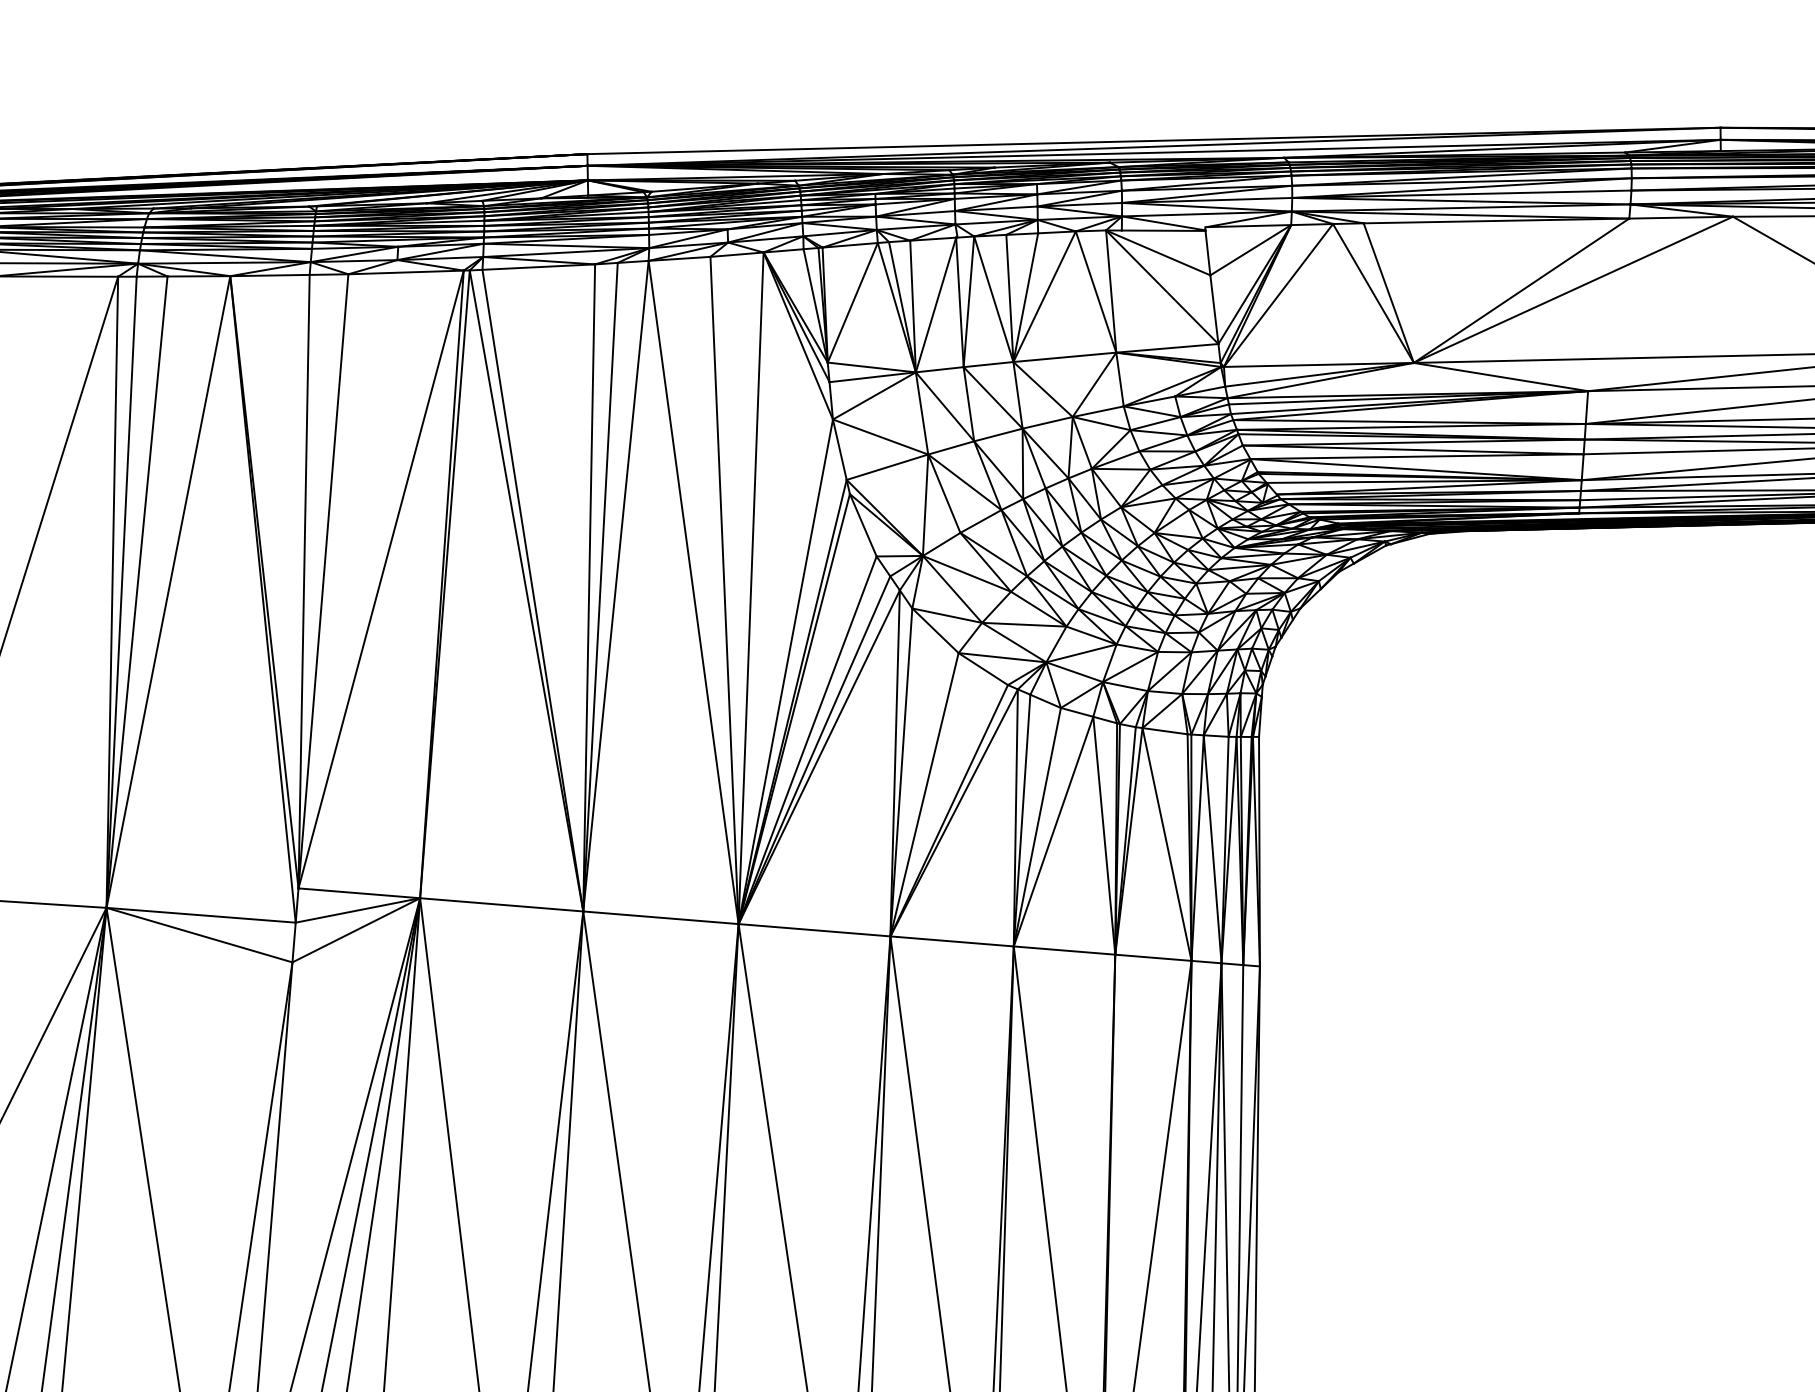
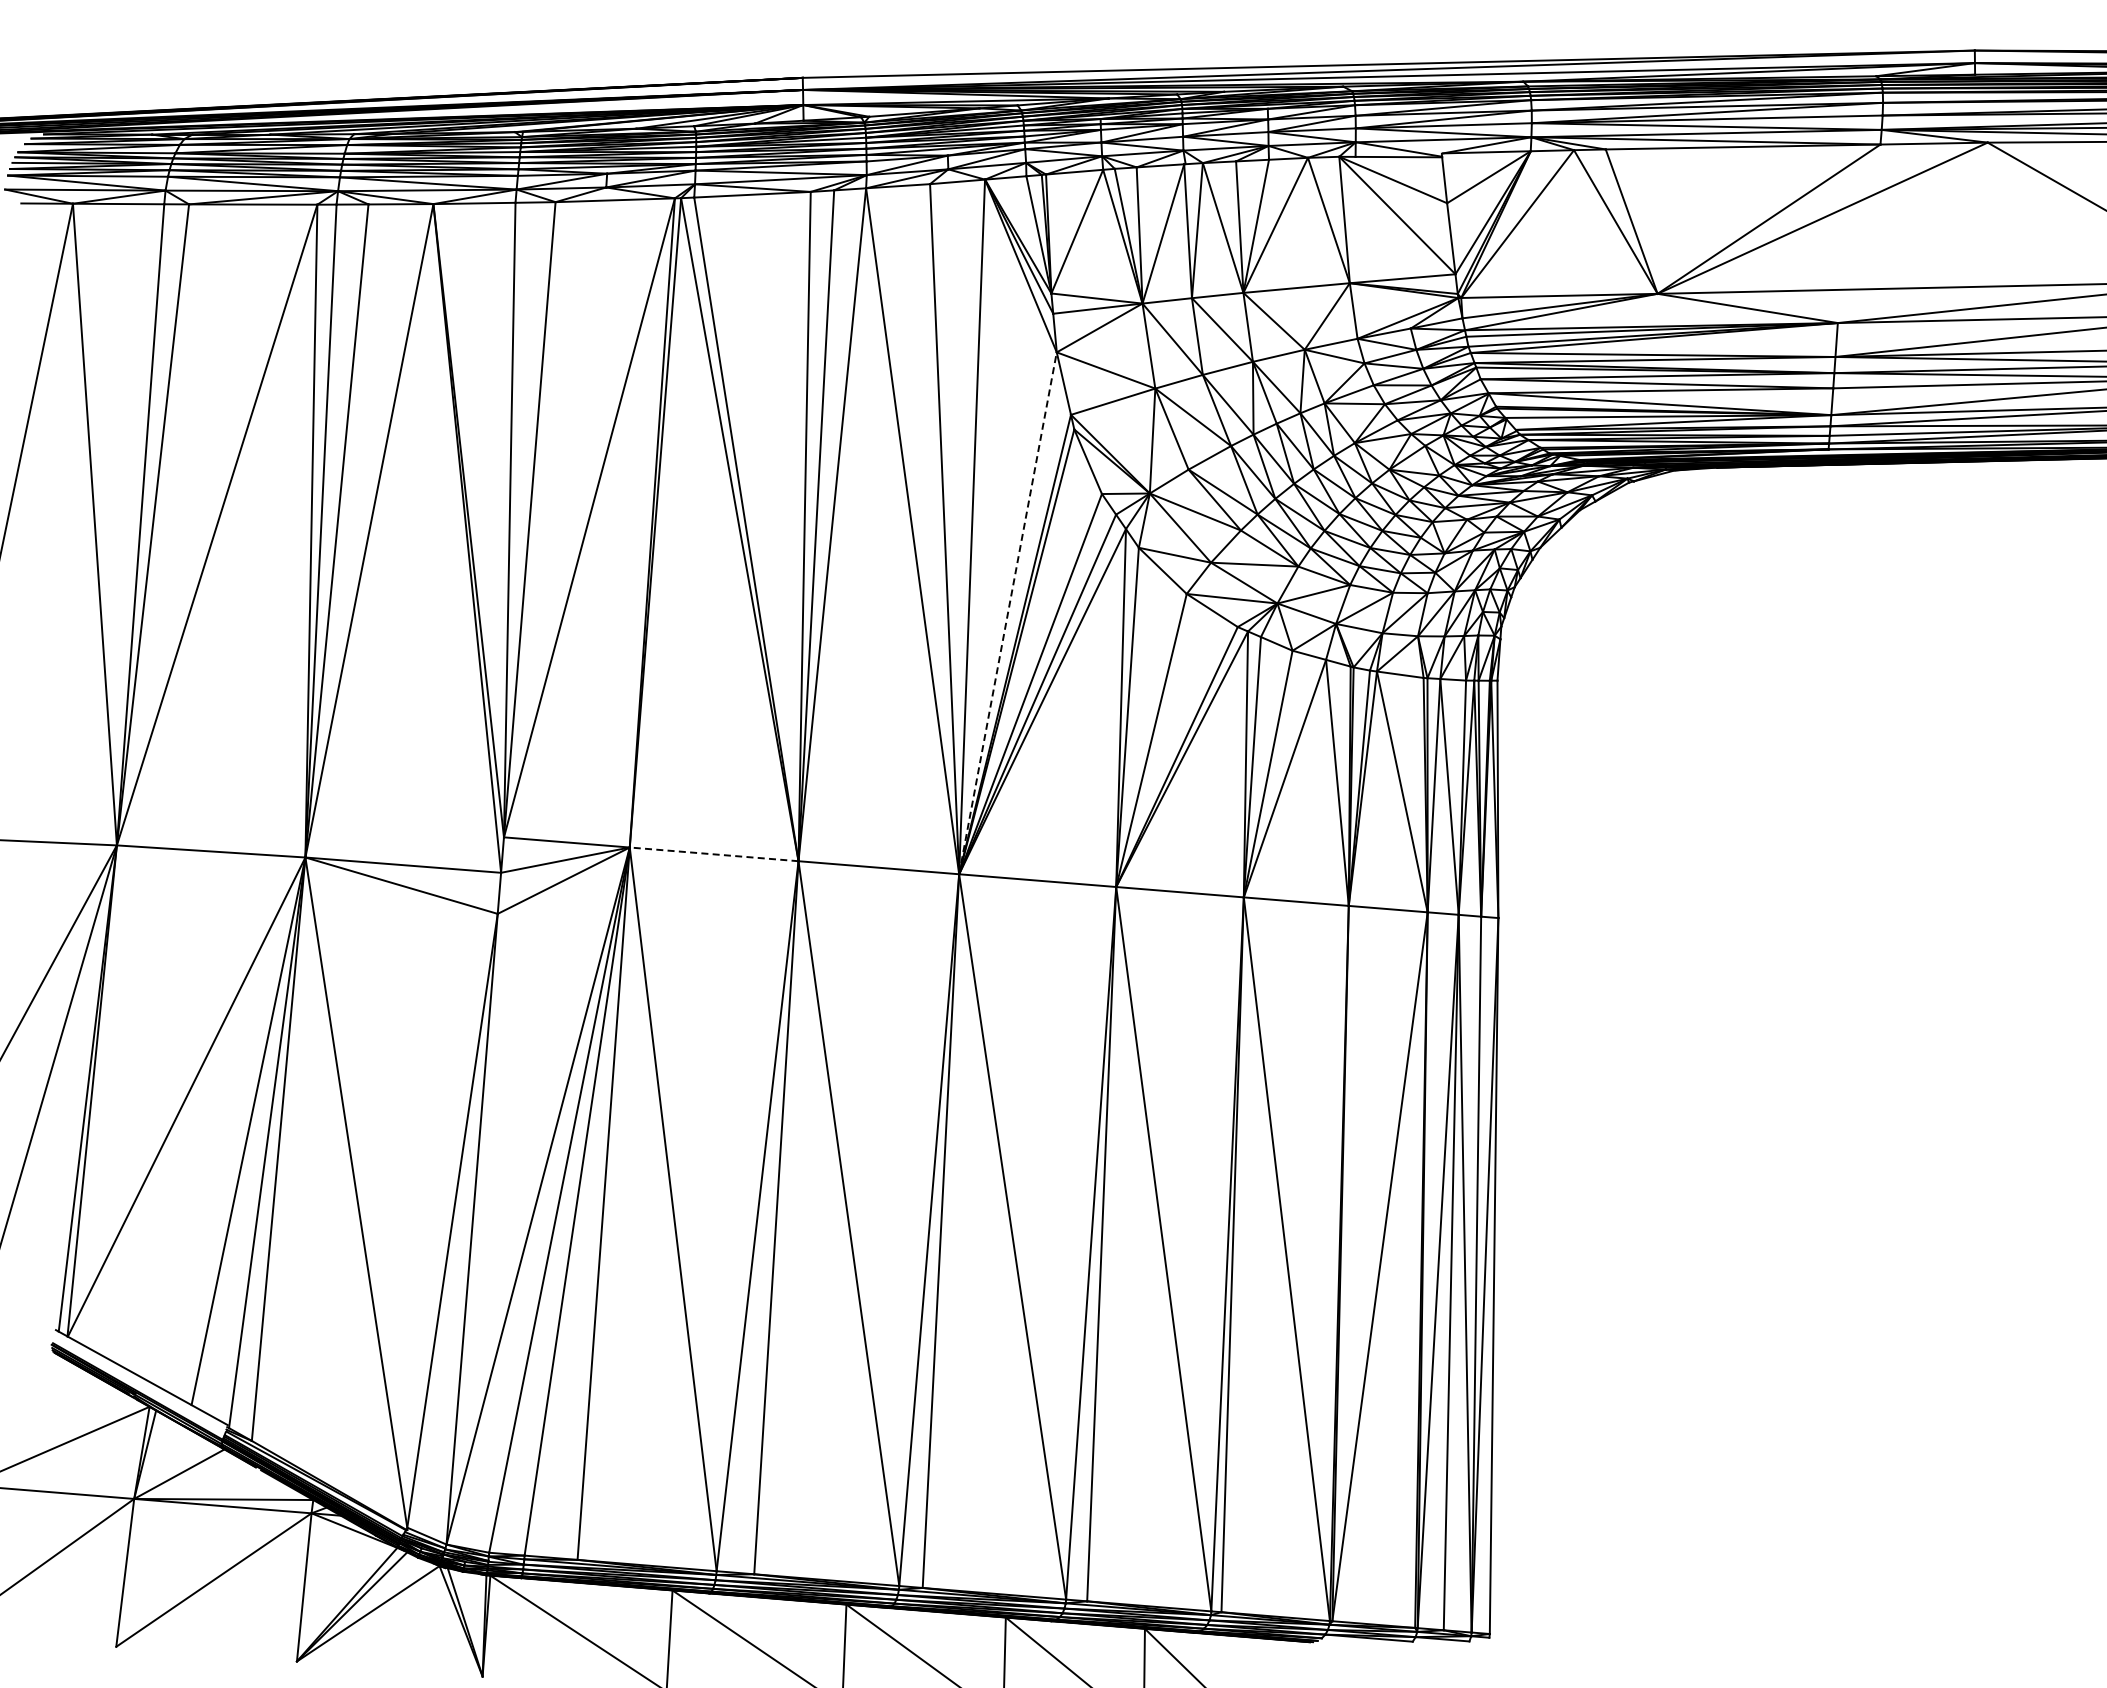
line: (786, 671) -> (1008, 612), solid -> dashed
line: (502, 904) -> (714, 854), solid -> dashed

